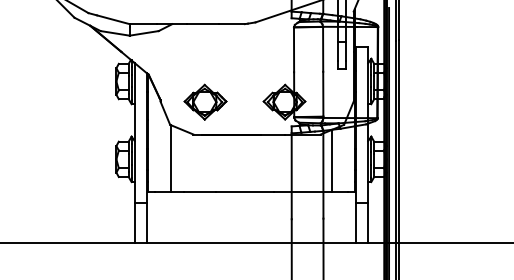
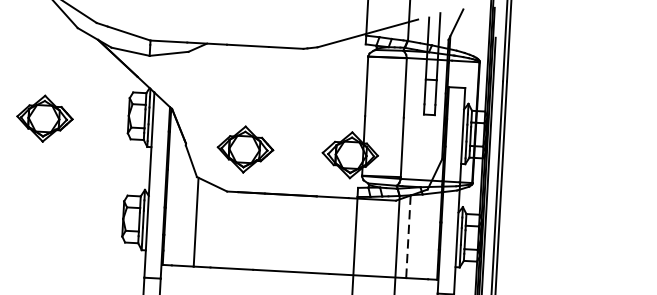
part: (53, 86) -> (44, 117), added
line: (331, 161) -> (408, 237), solid -> dashed

